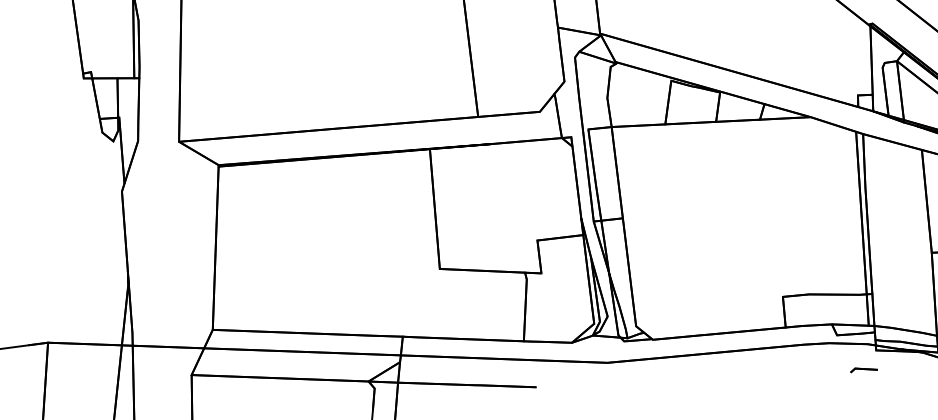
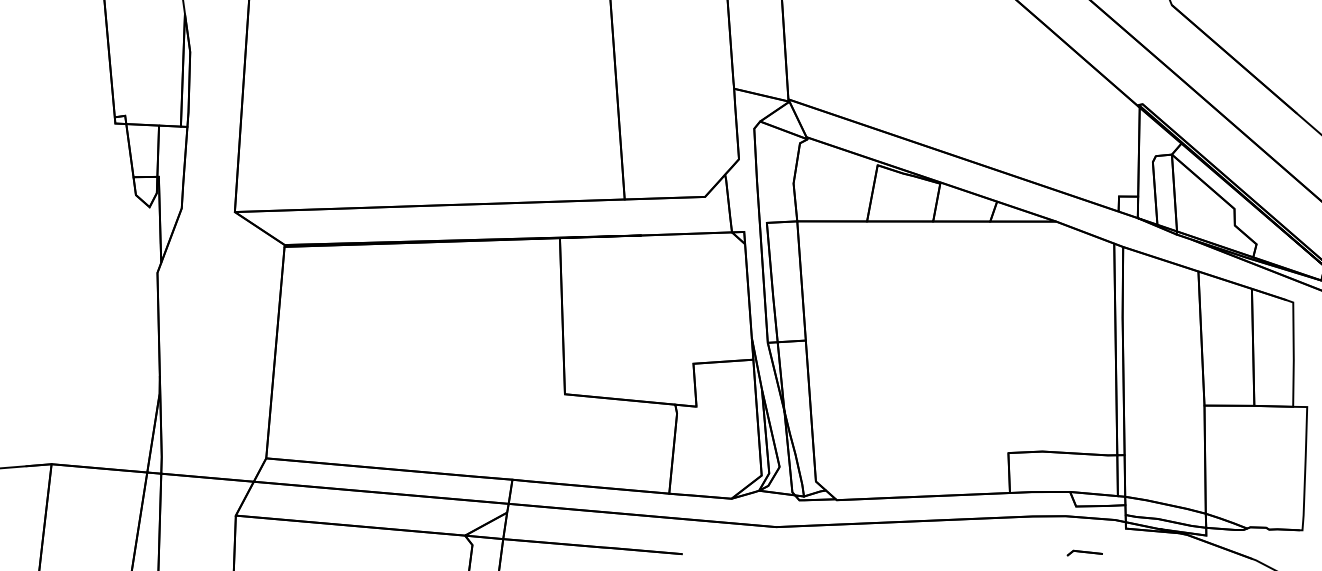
part: (863, 369) -> (1084, 552), moved

